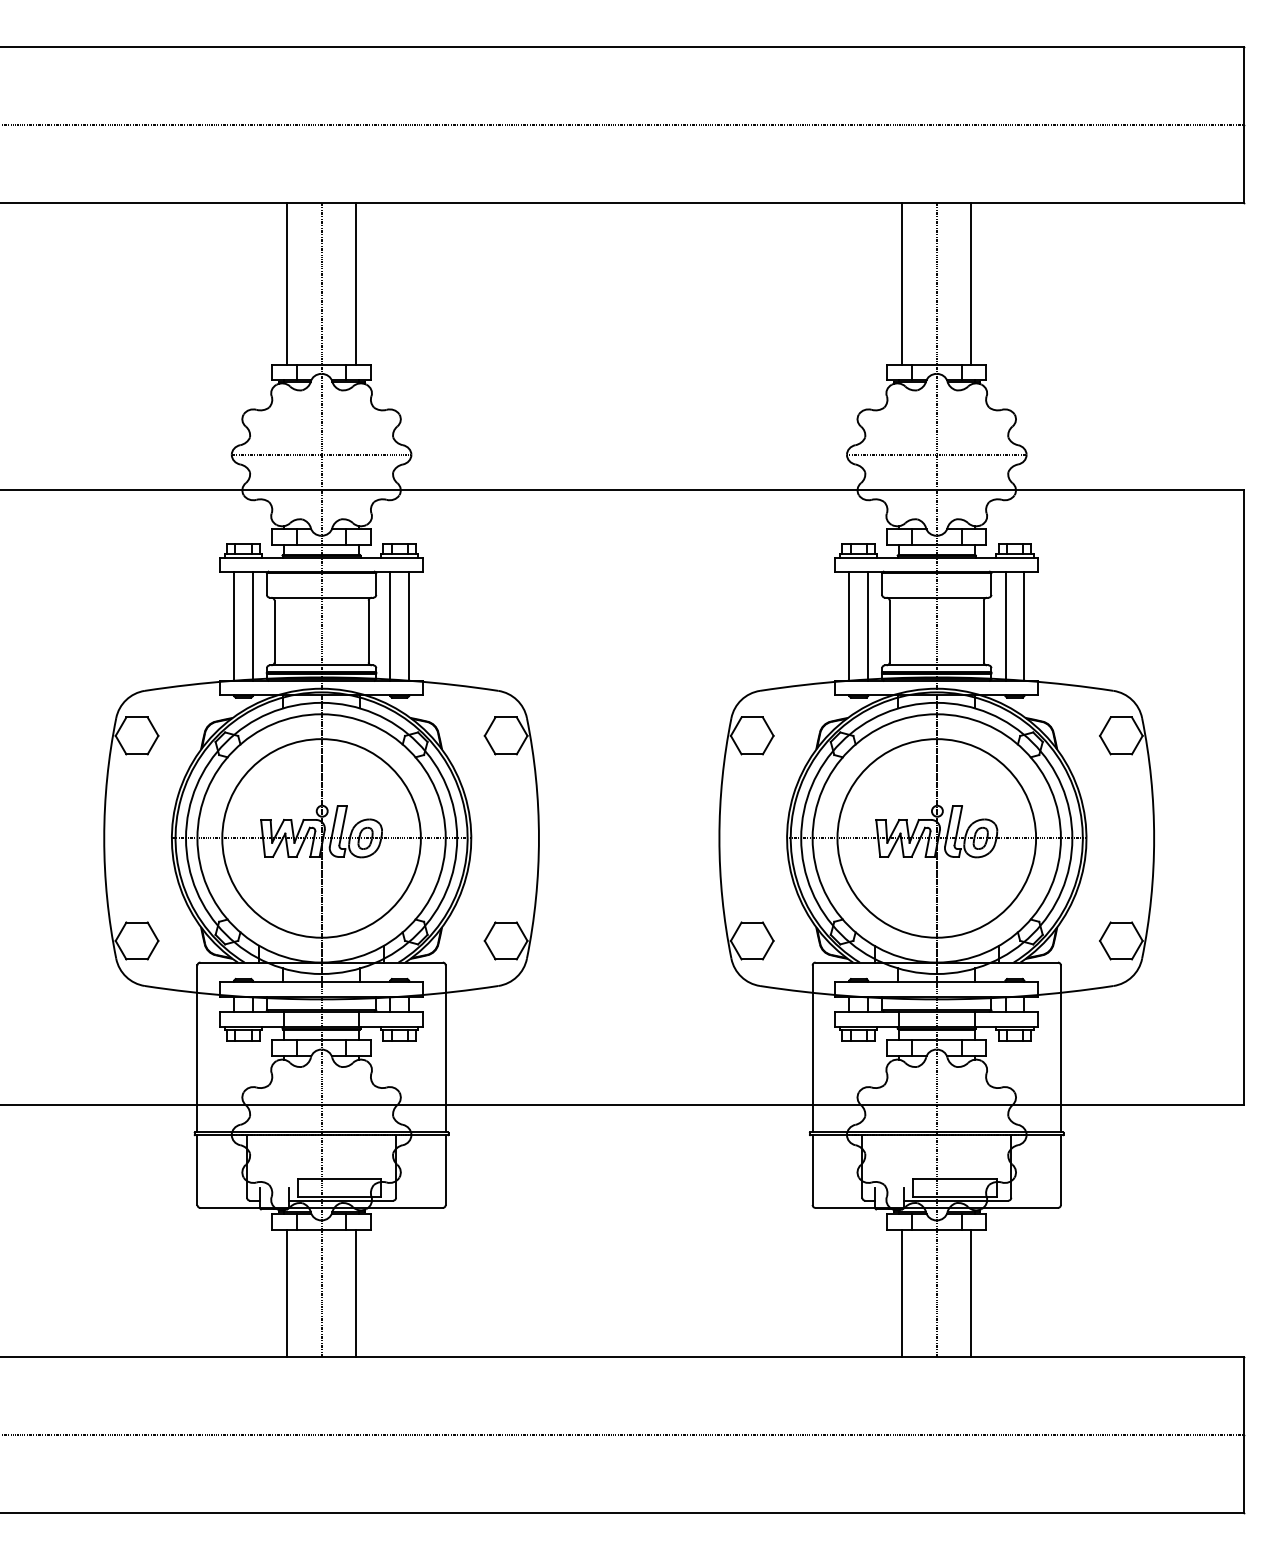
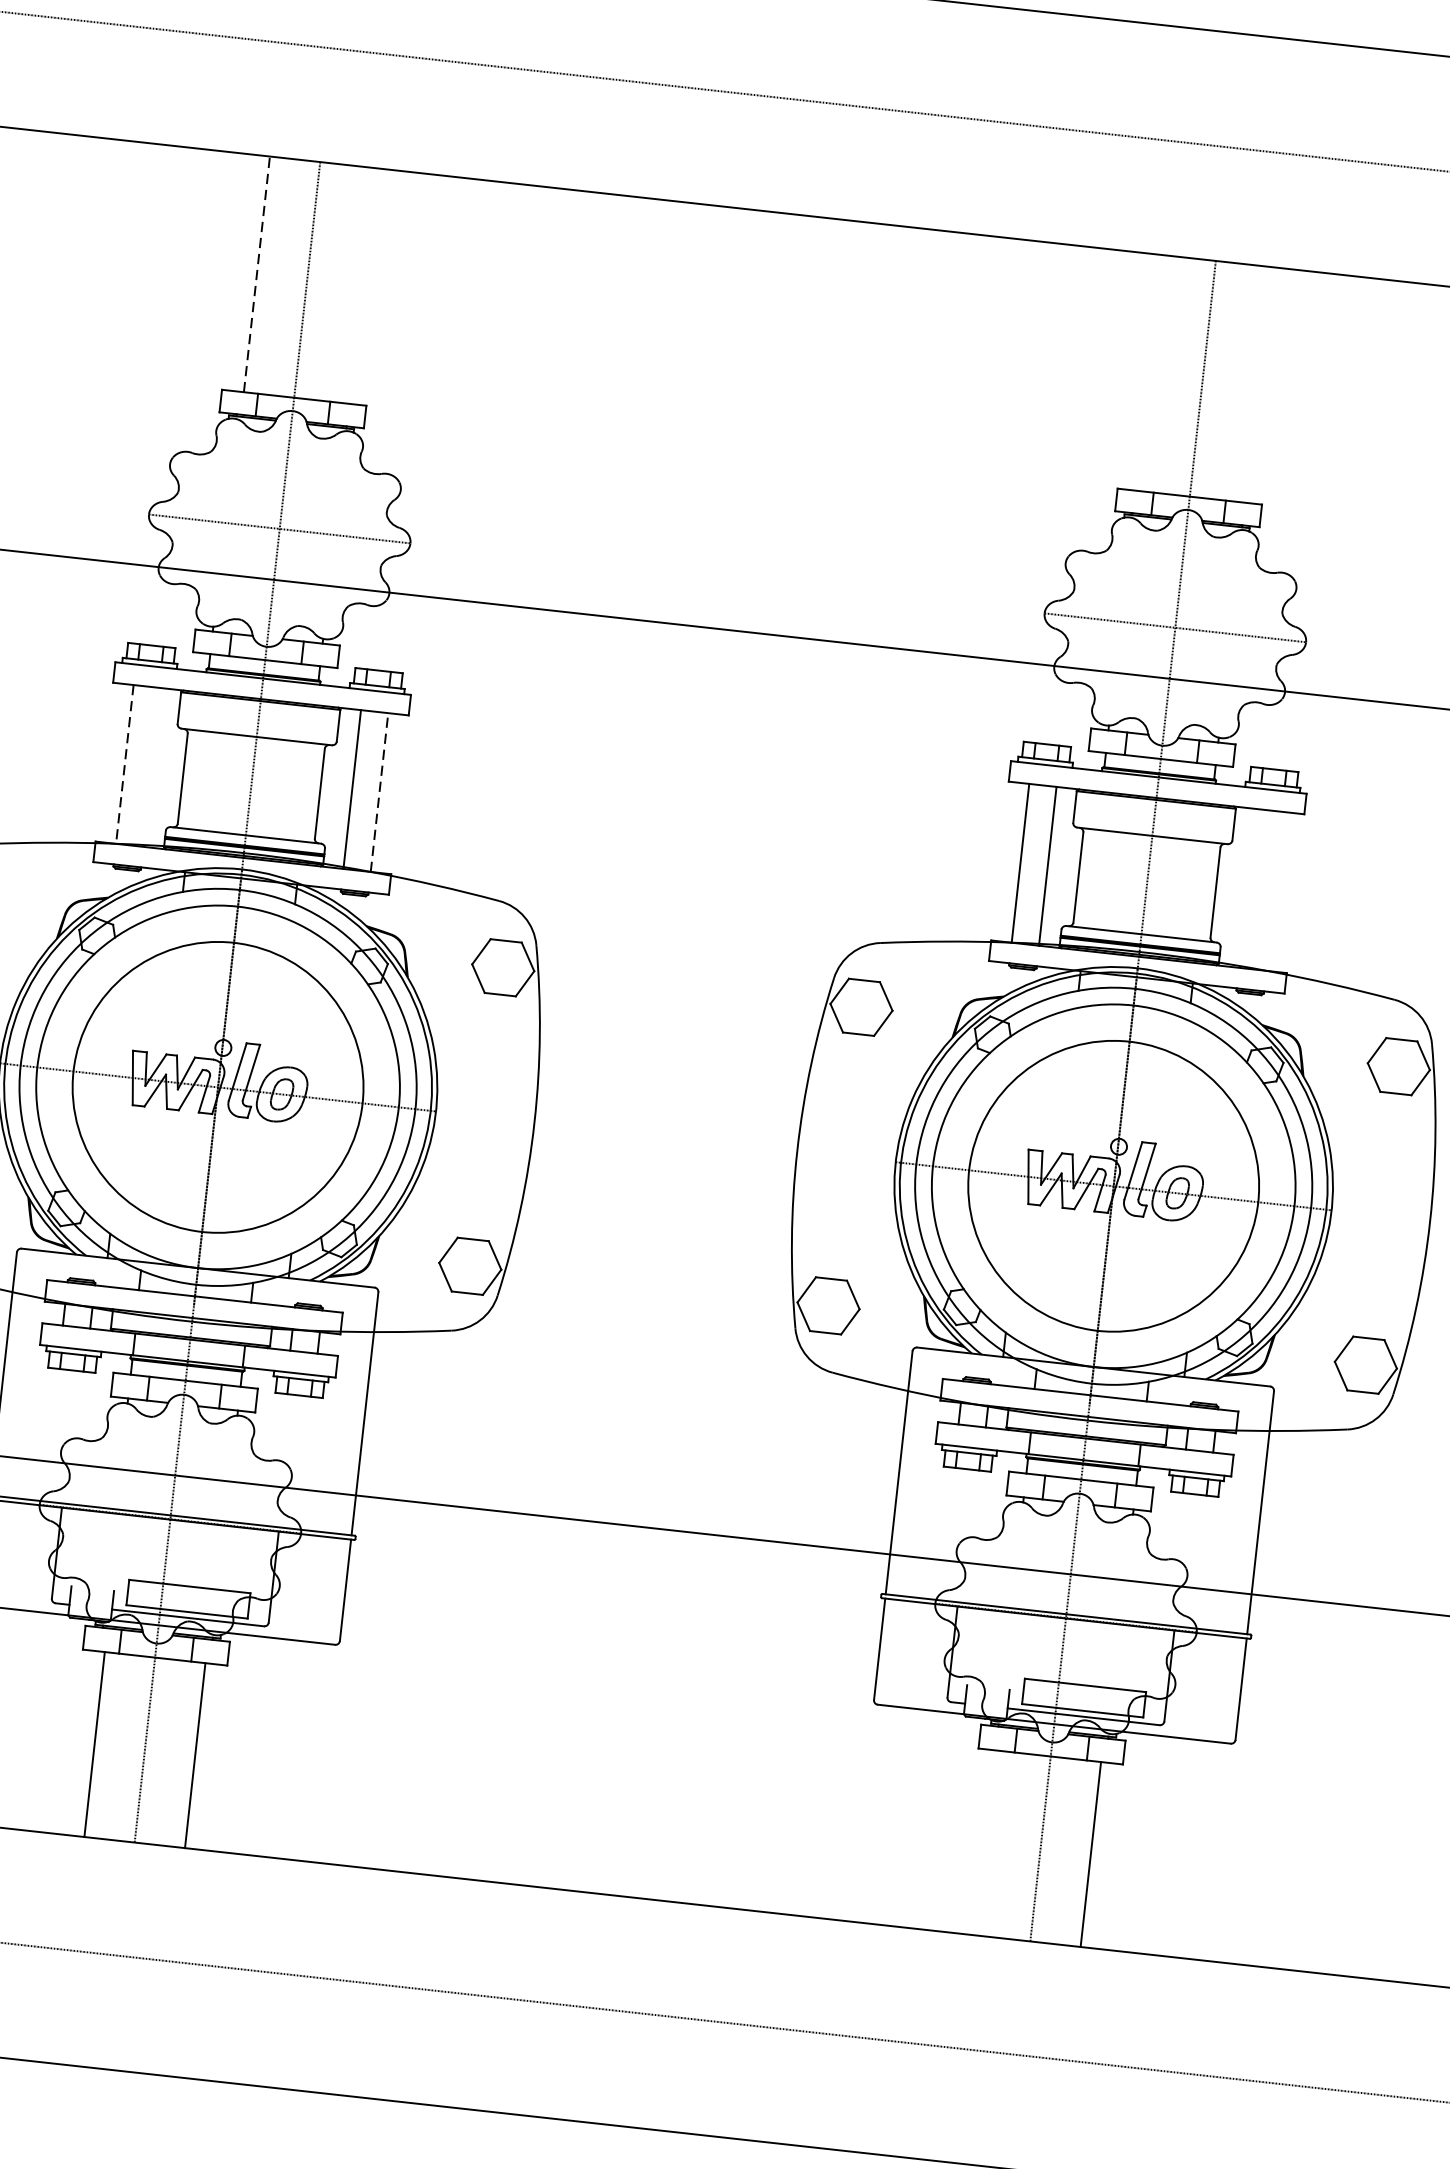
line: (287, 283) -> (257, 274), solid -> dashed
line: (356, 283) -> (358, 285), removed
line: (902, 283) -> (1152, 372), removed
line: (971, 283) -> (1253, 383), removed
line: (252, 625) -> (151, 766), removed
line: (1005, 625) -> (1247, 887), removed
line: (1024, 625) -> (1275, 890), removed
line: (234, 626) -> (125, 764), solid -> dashed
line: (409, 626) -> (380, 792), solid -> dashed
line: (902, 1293) -> (990, 1843), removed

